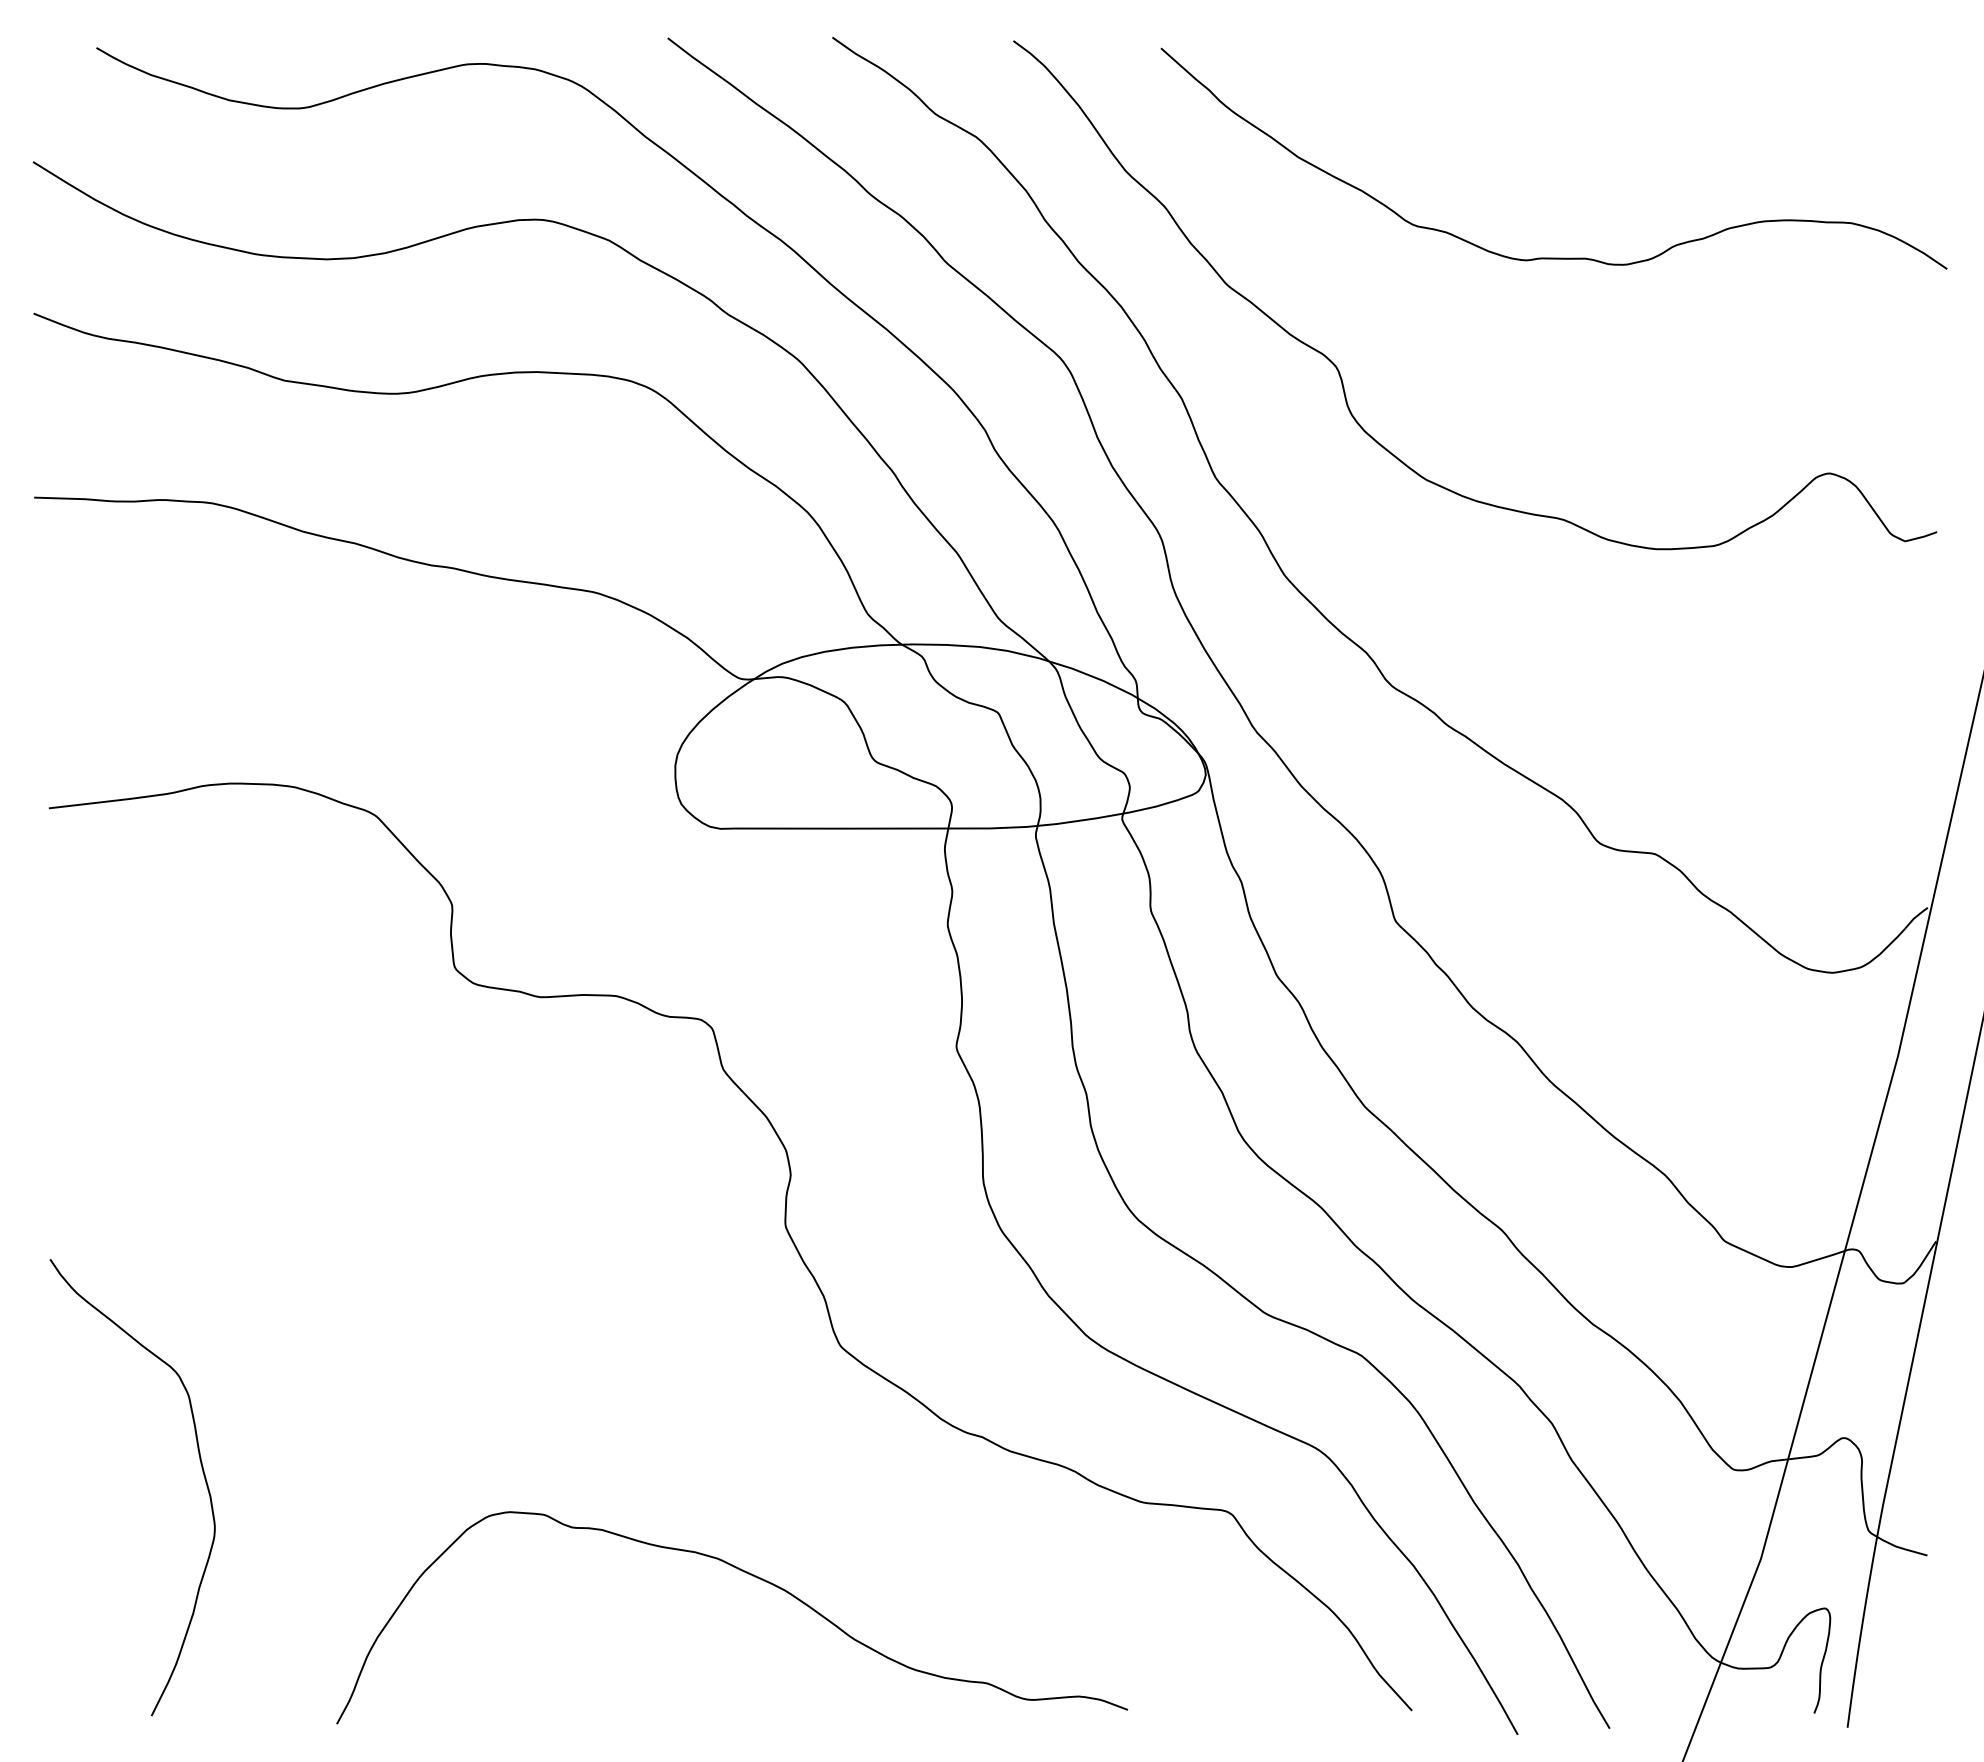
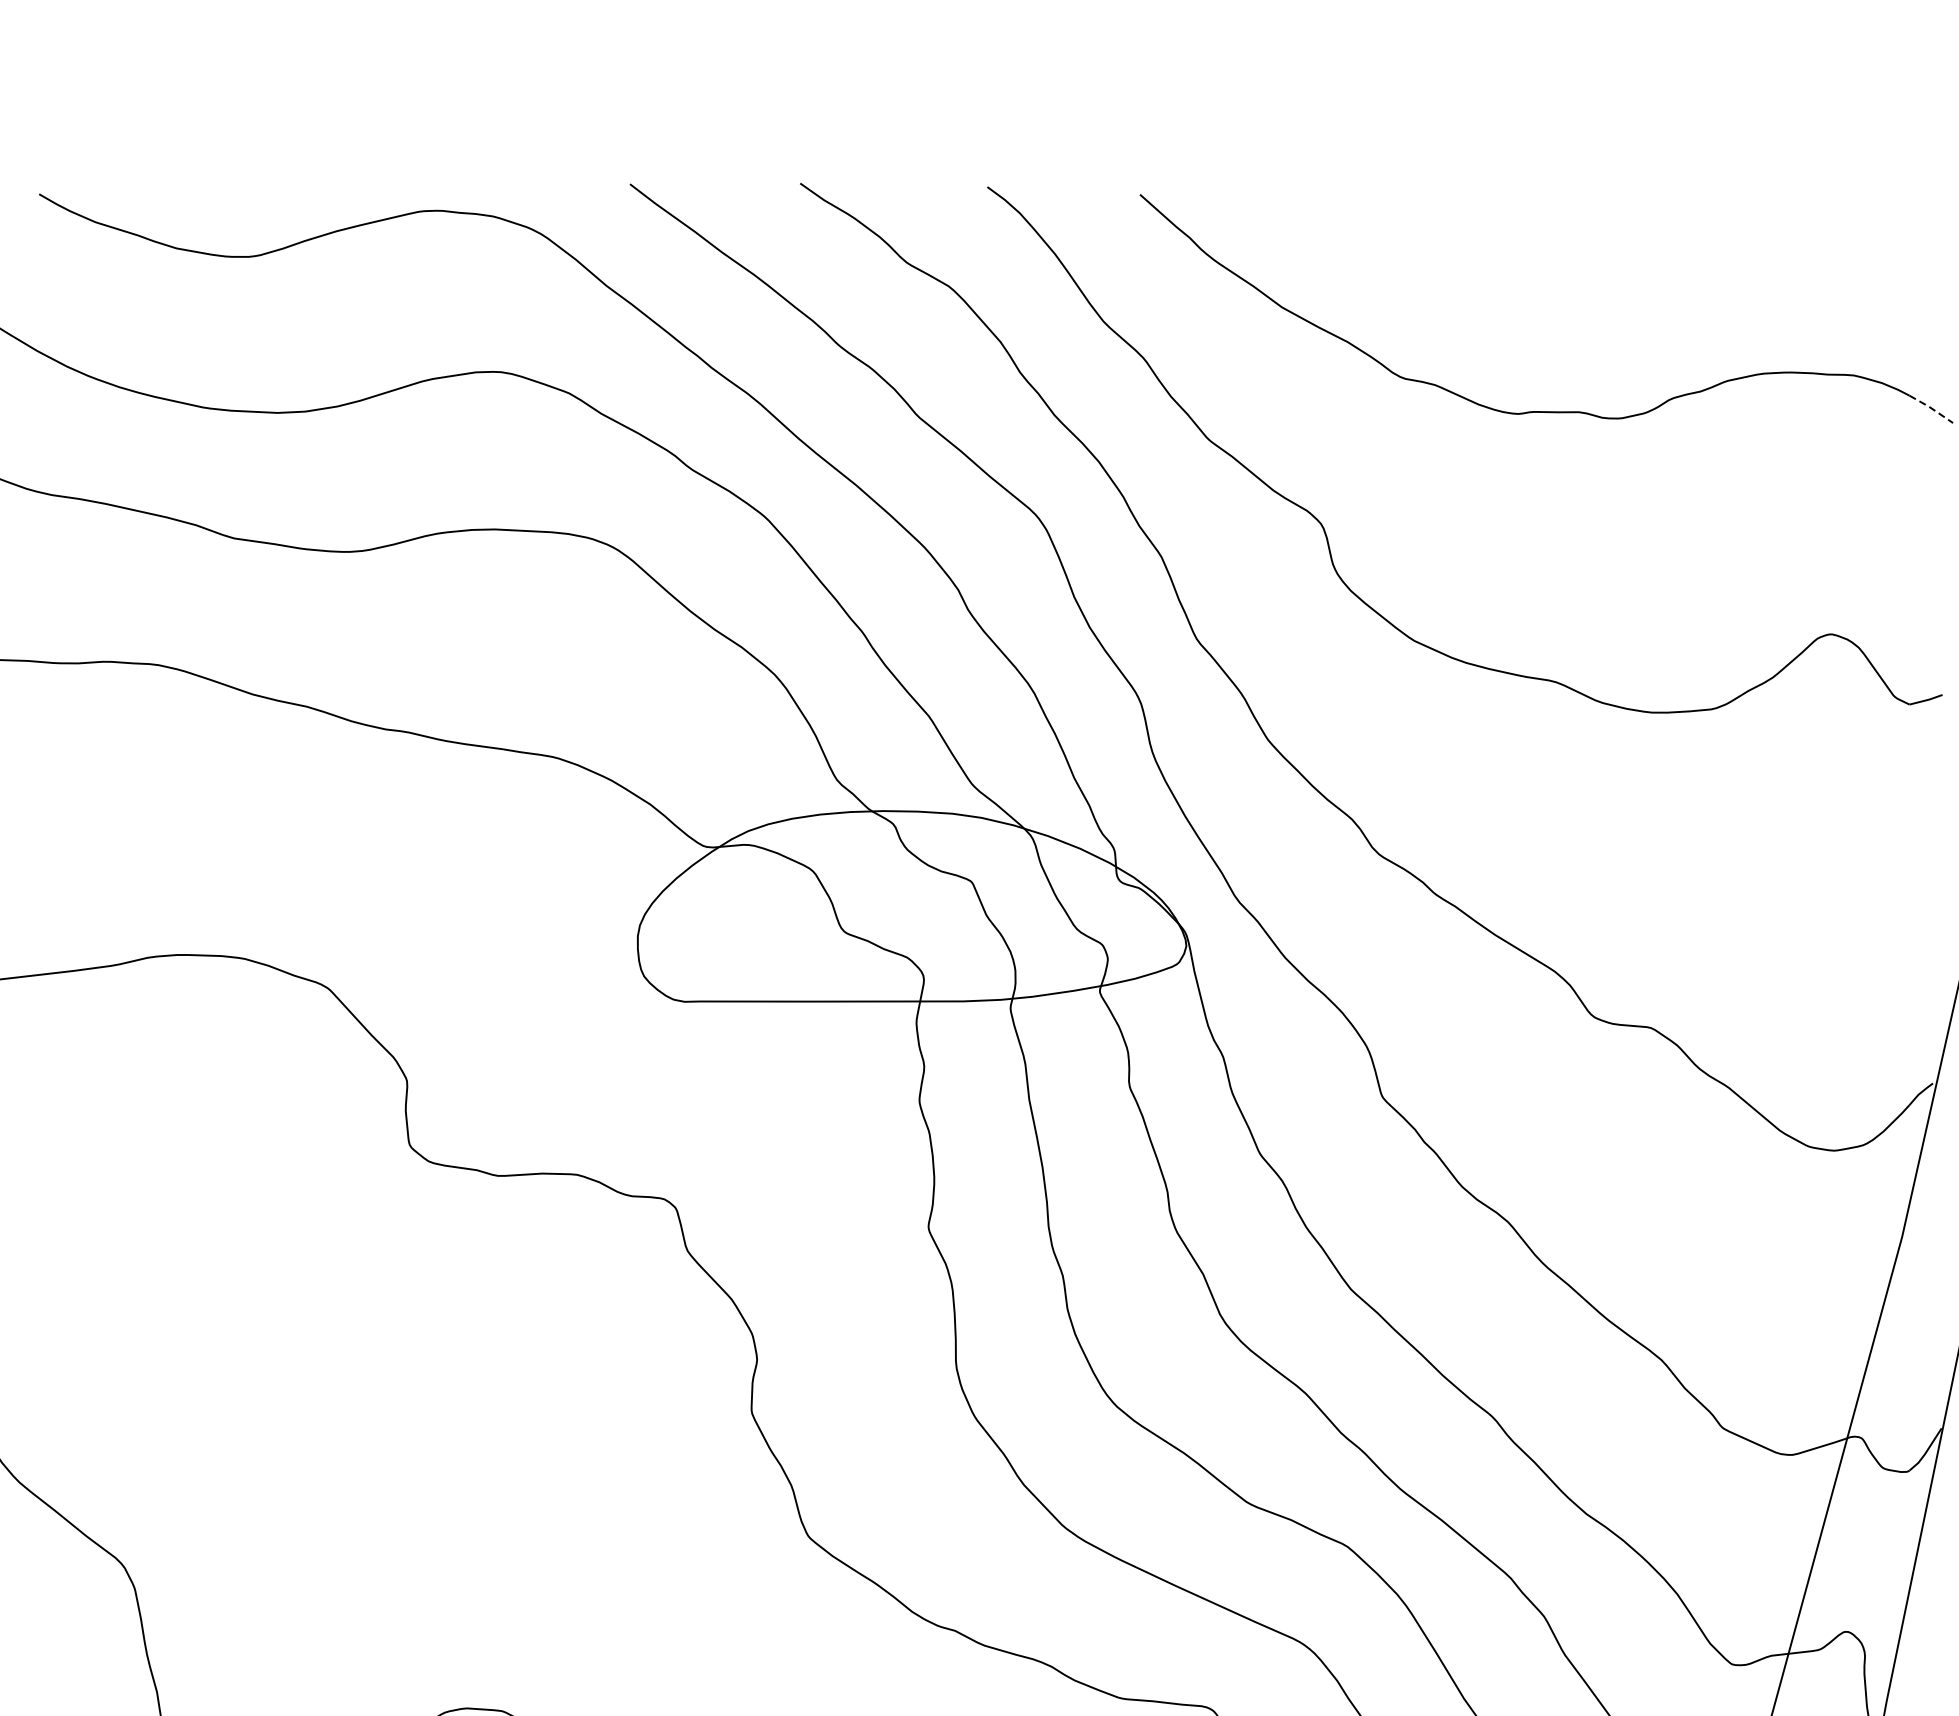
line: (1926, 254) -> (1931, 407), solid -> dashed

